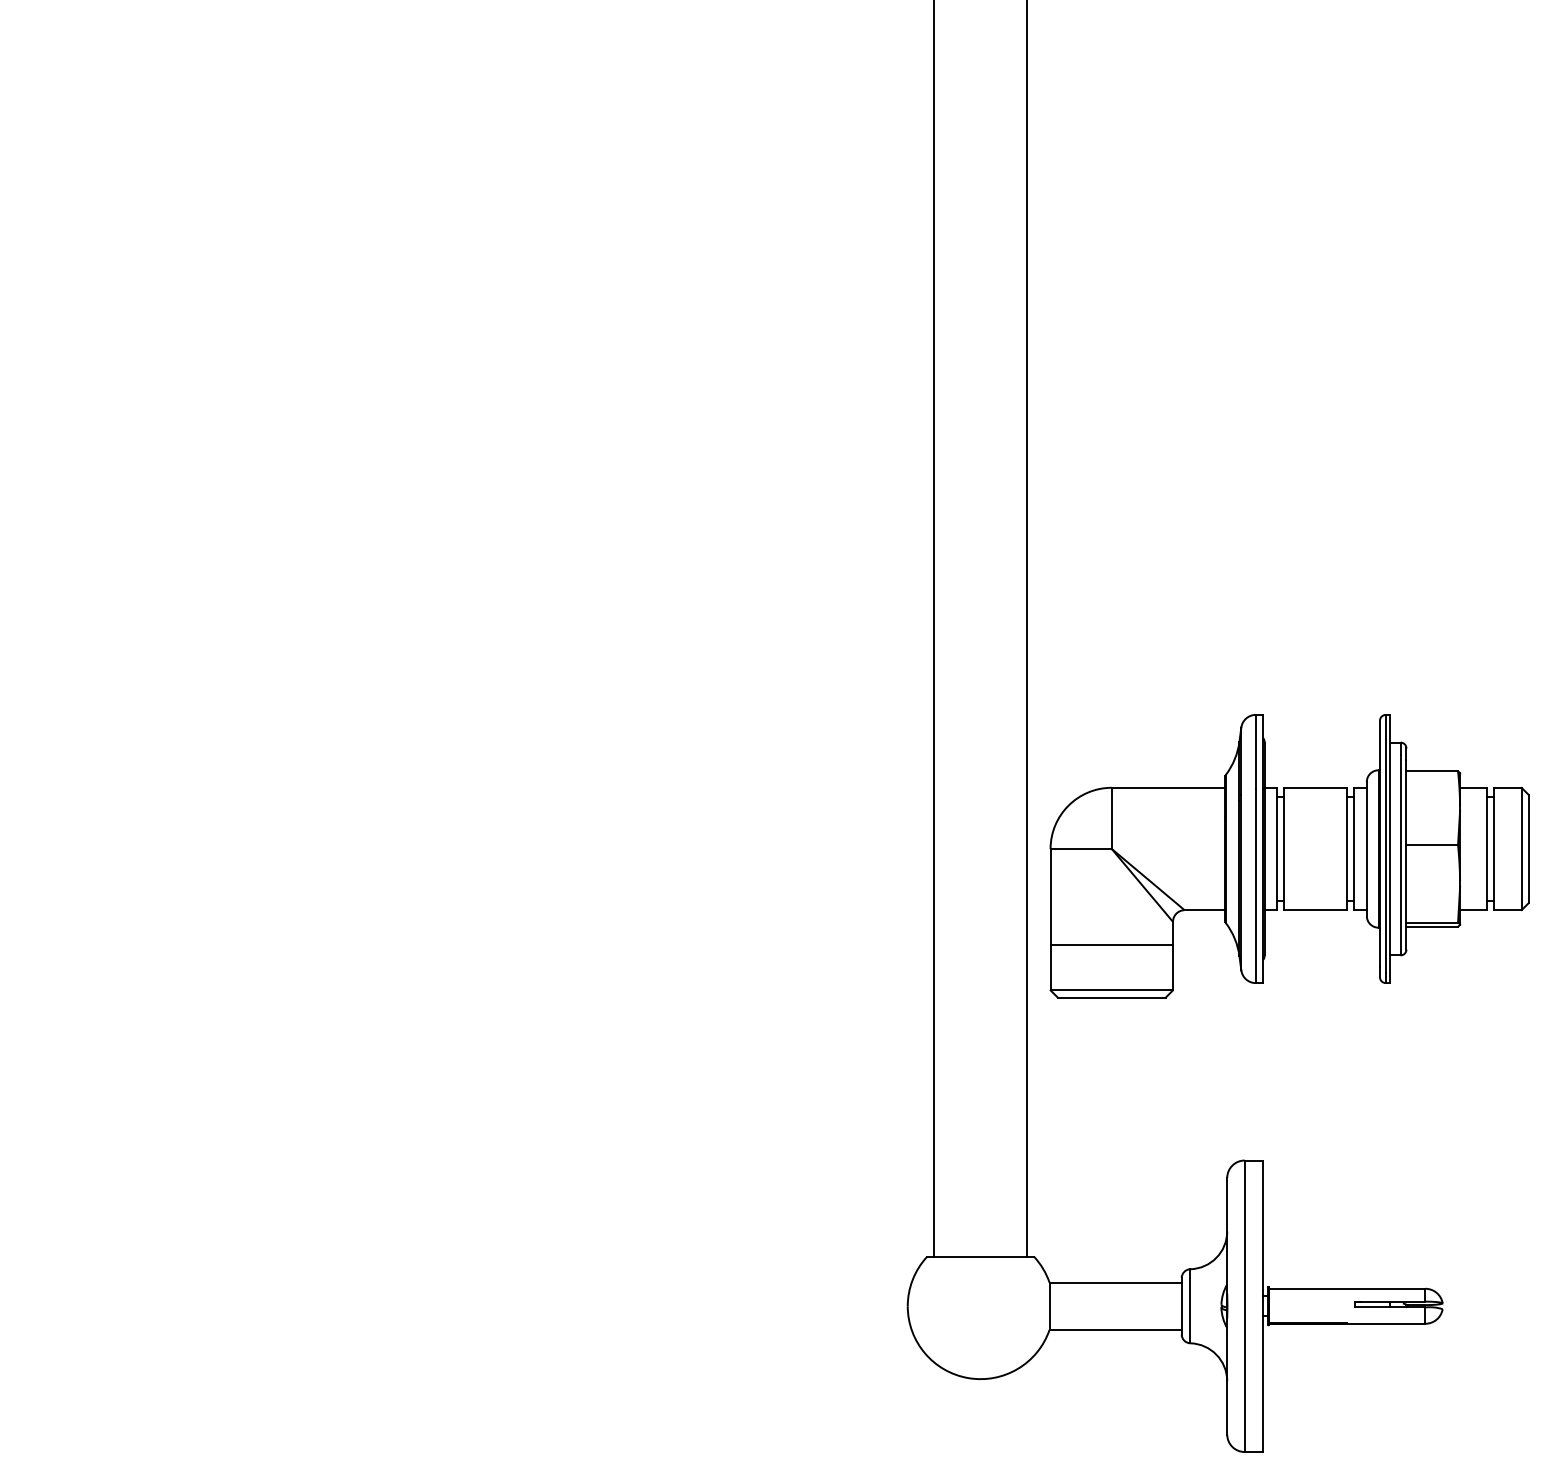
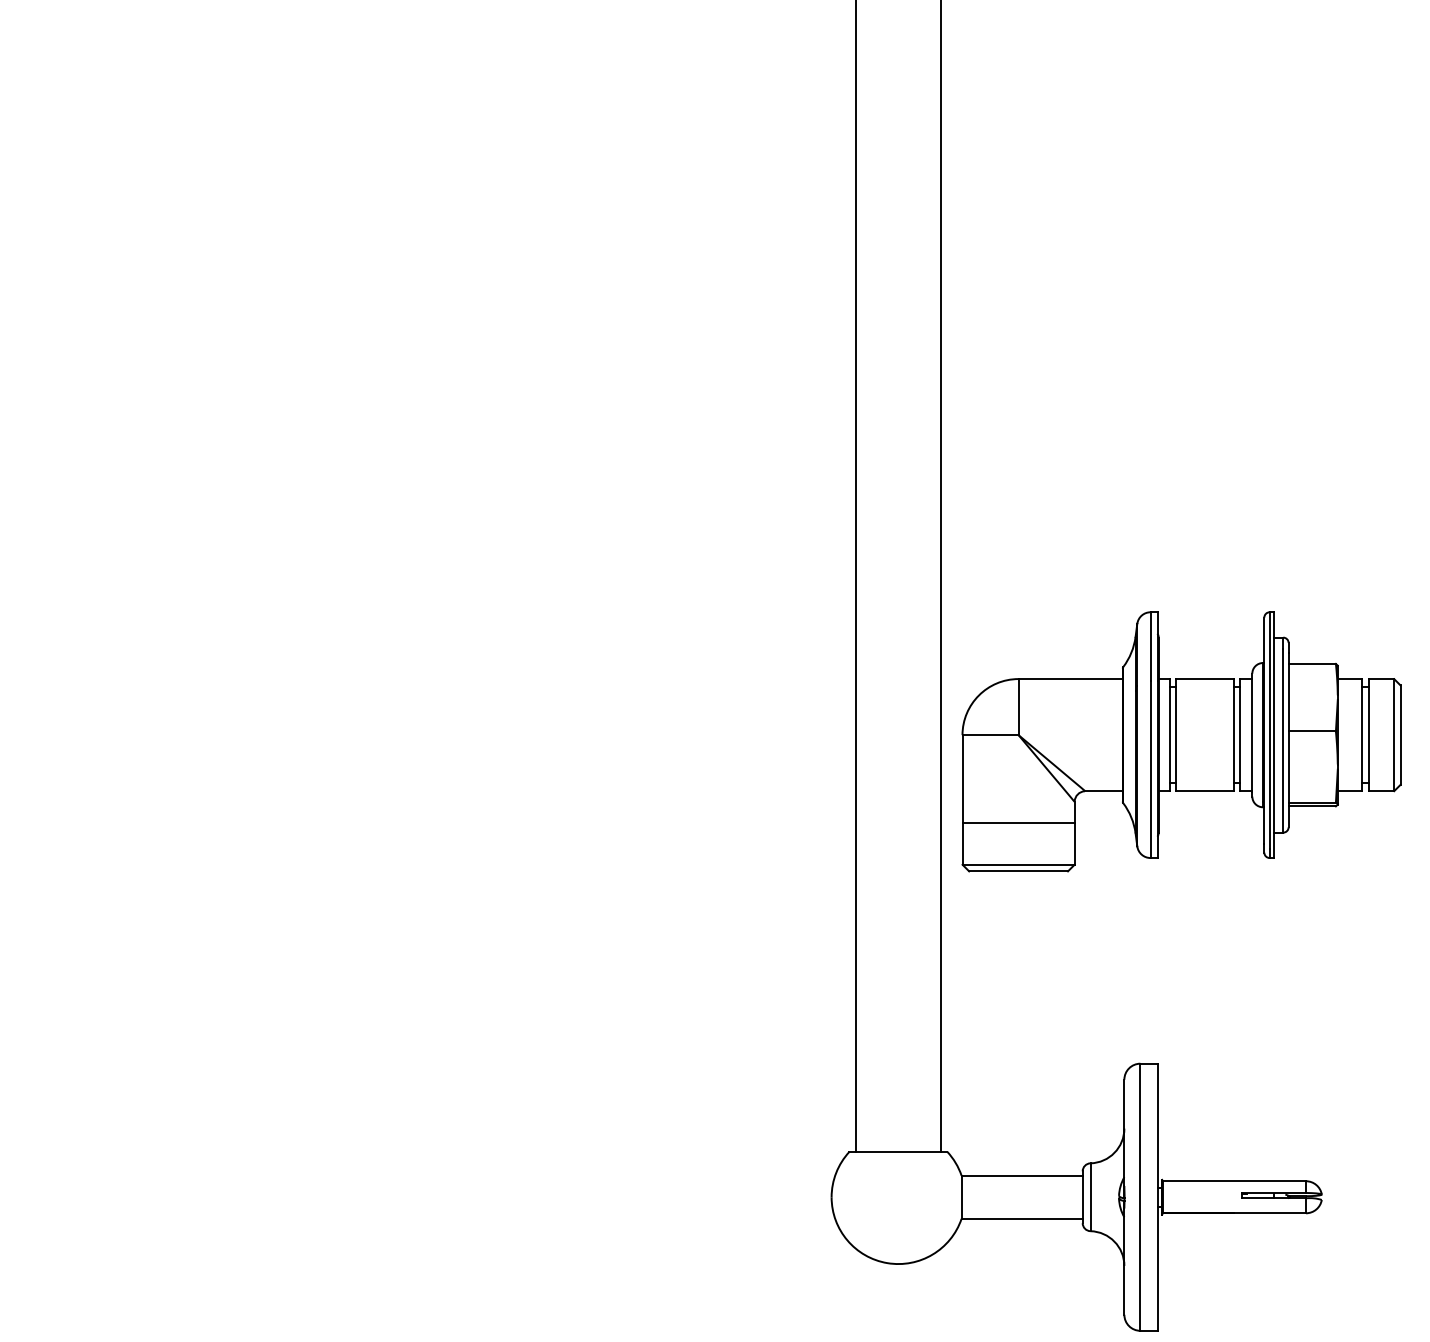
part: (1289, 856) -> (1181, 742), moved

